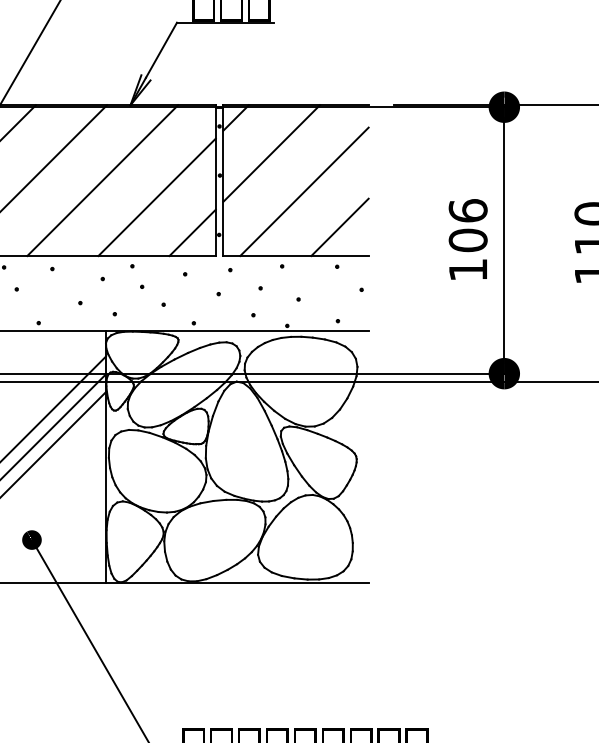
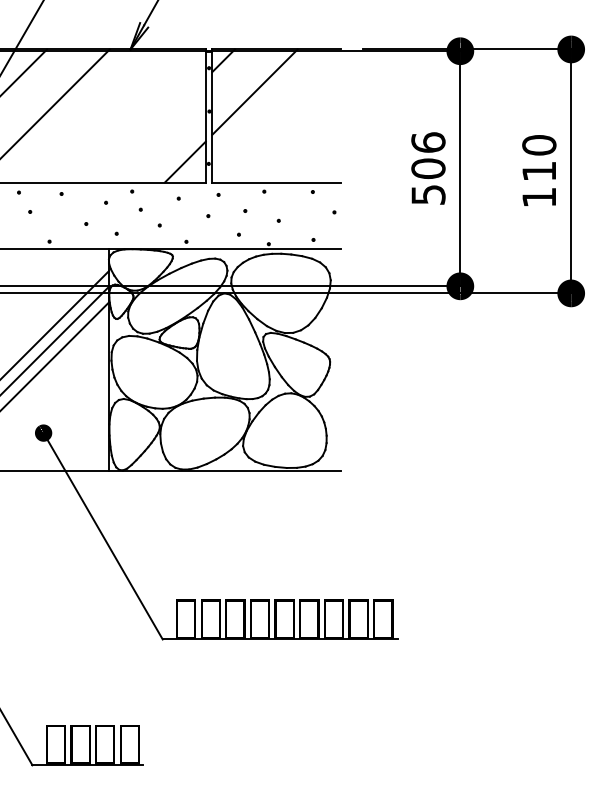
line: (102, 180) -> (105, 115), removed
line: (303, 191) -> (283, 125), removed
line: (156, 197) -> (153, 130), removed
line: (340, 226) -> (315, 156), removed
text: (468, 269) -> (428, 194), 106 -> 506

